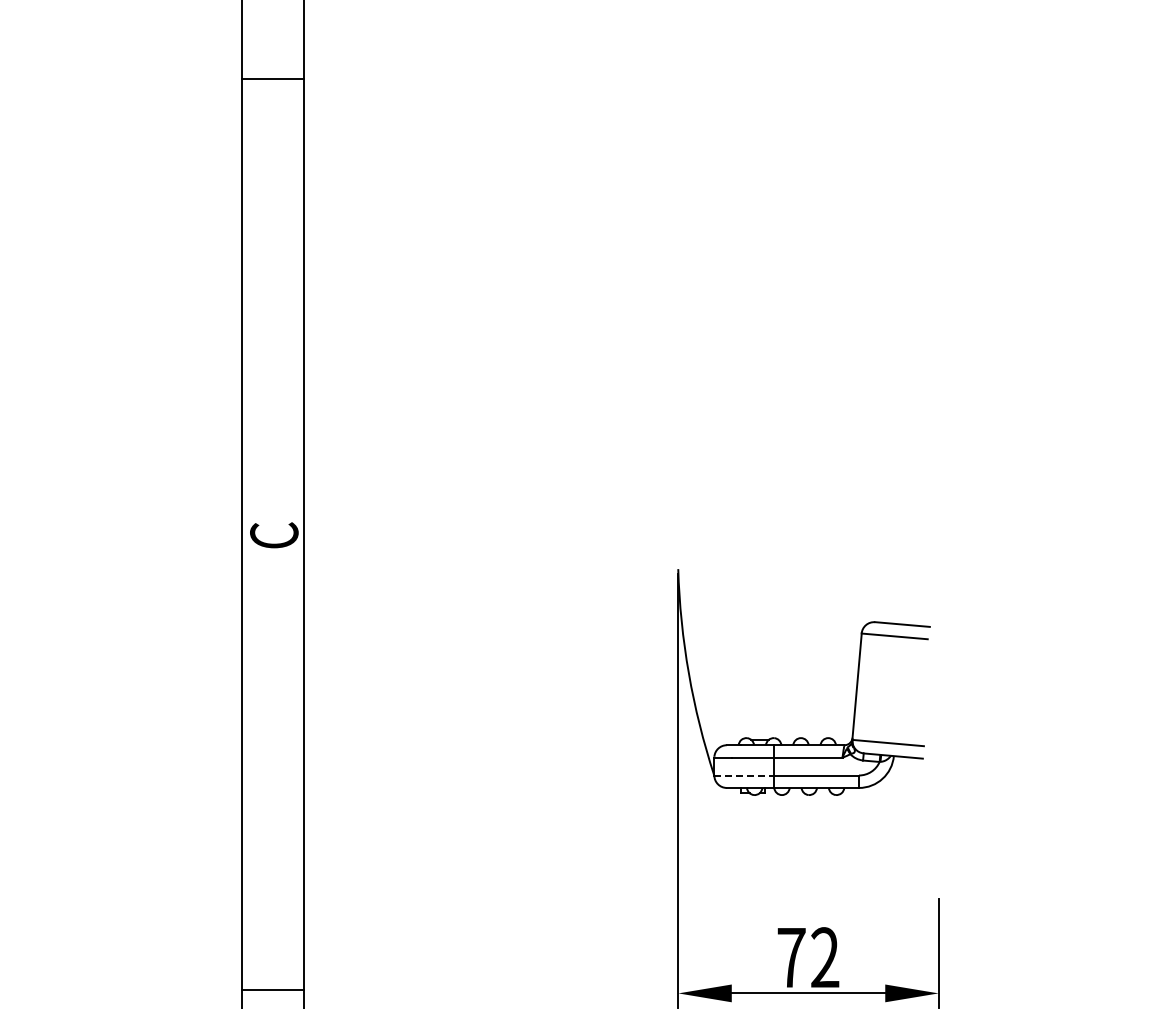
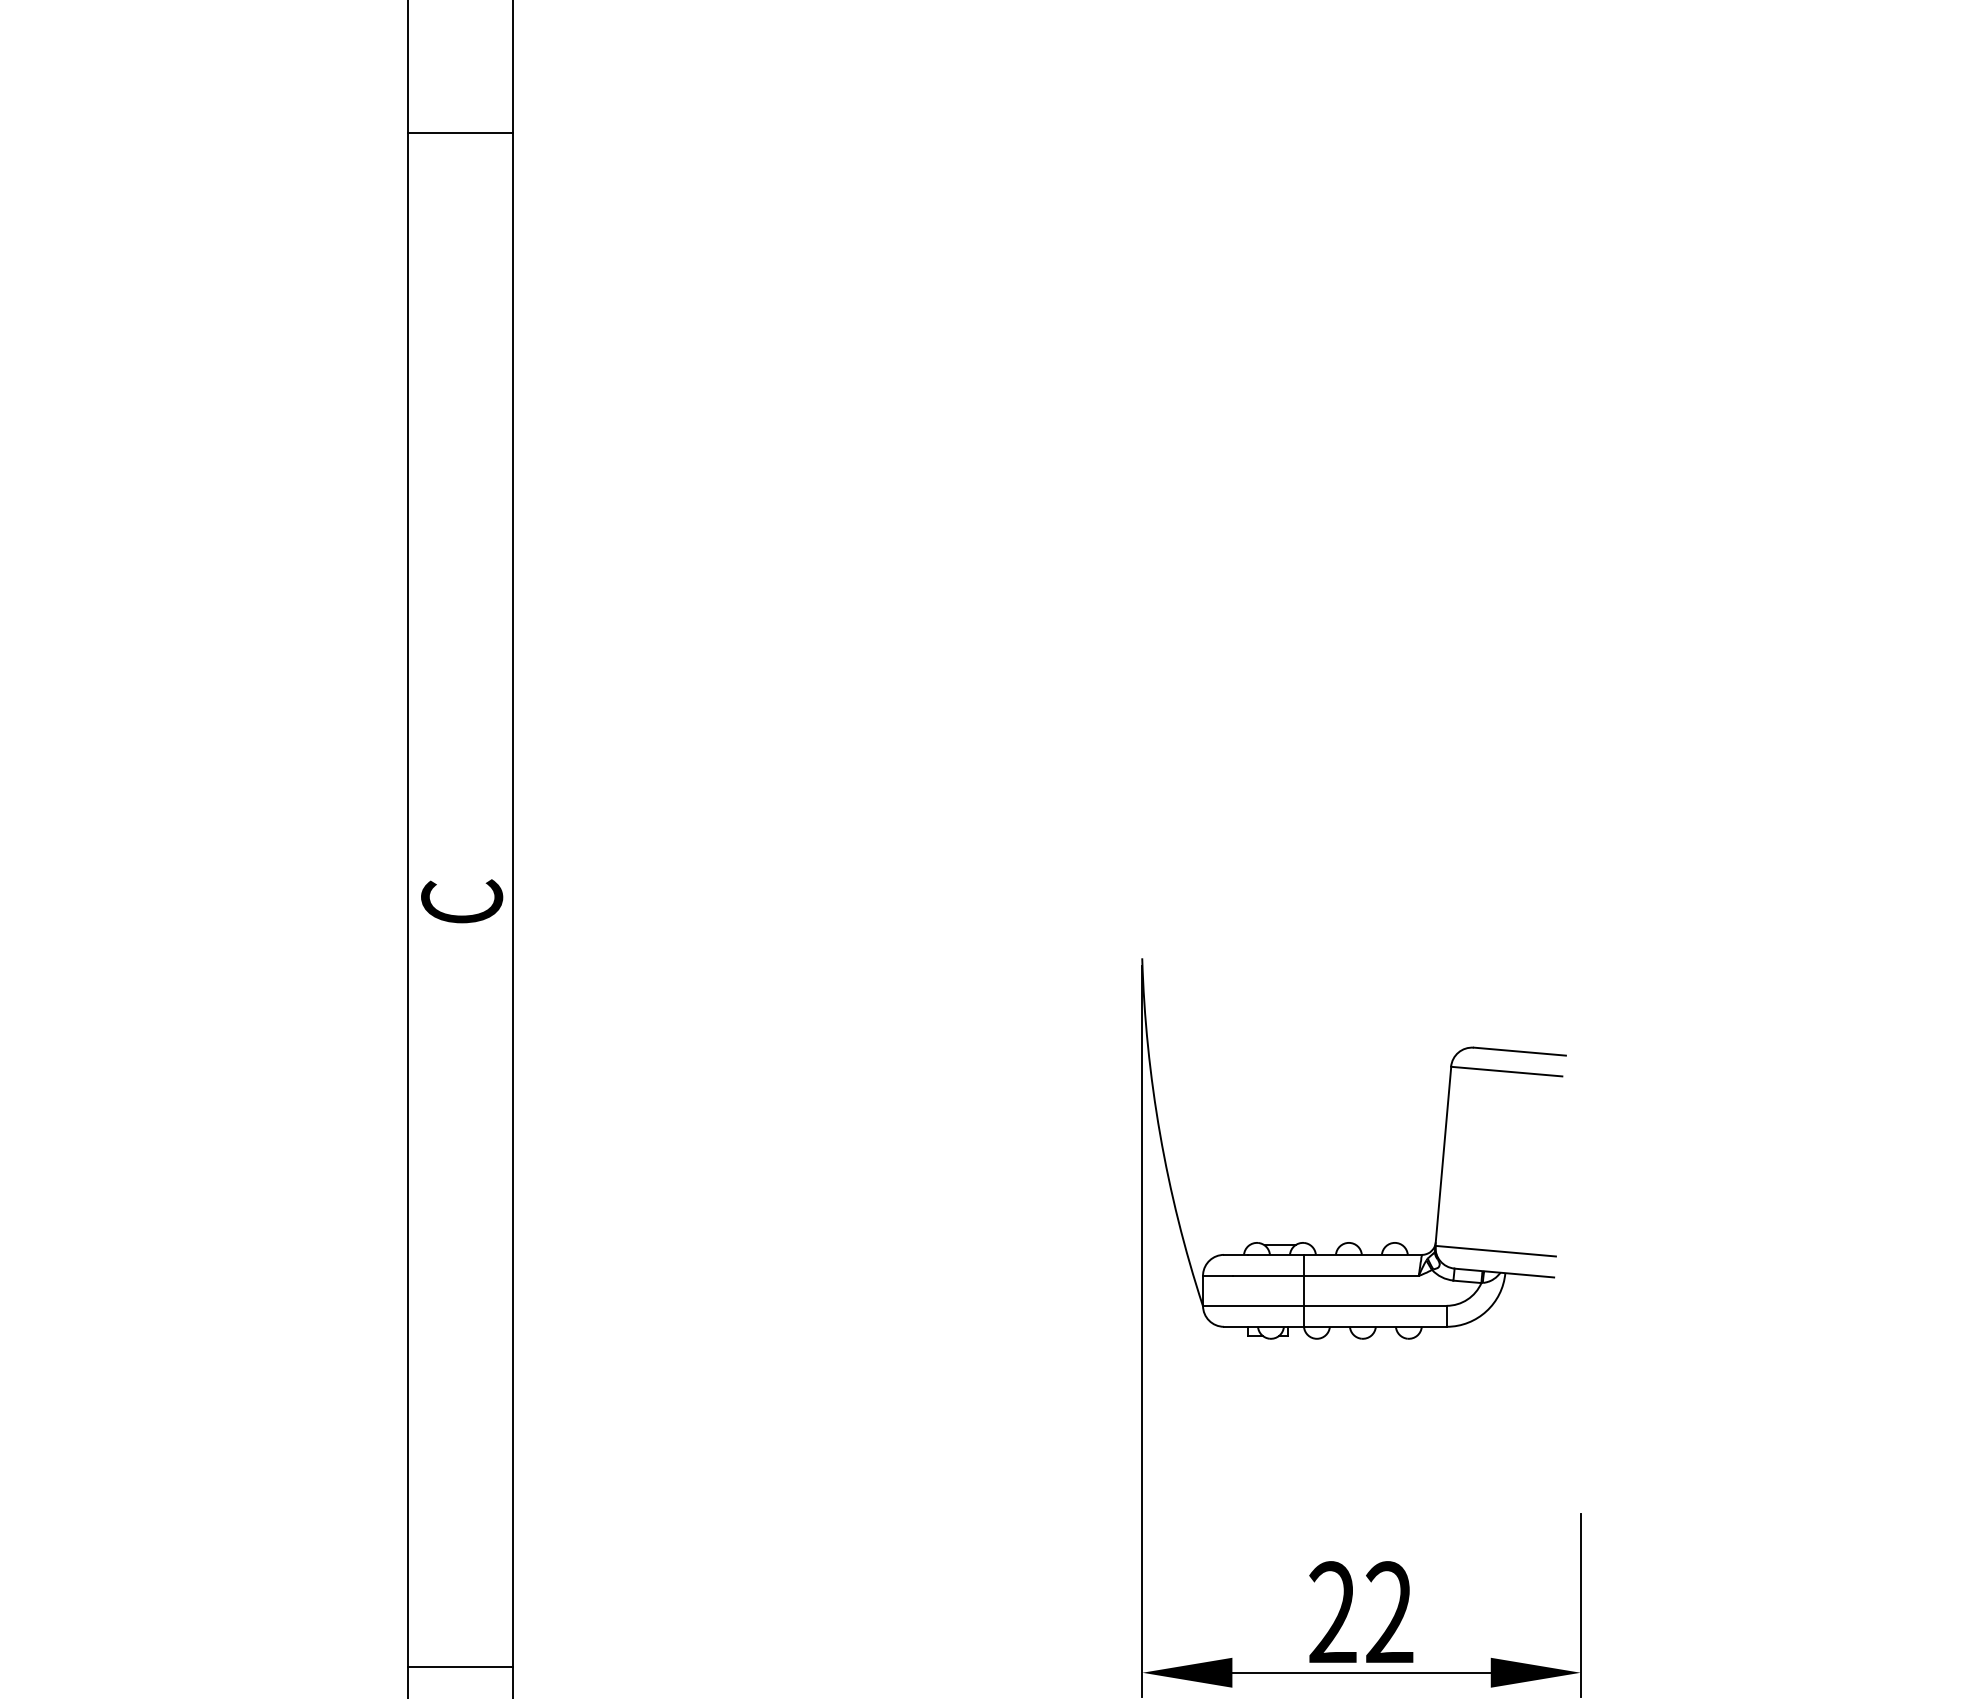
line: (744, 775) -> (1253, 1305), dashed -> solid
text: (791, 957) -> (1332, 1612), 72 -> 22

